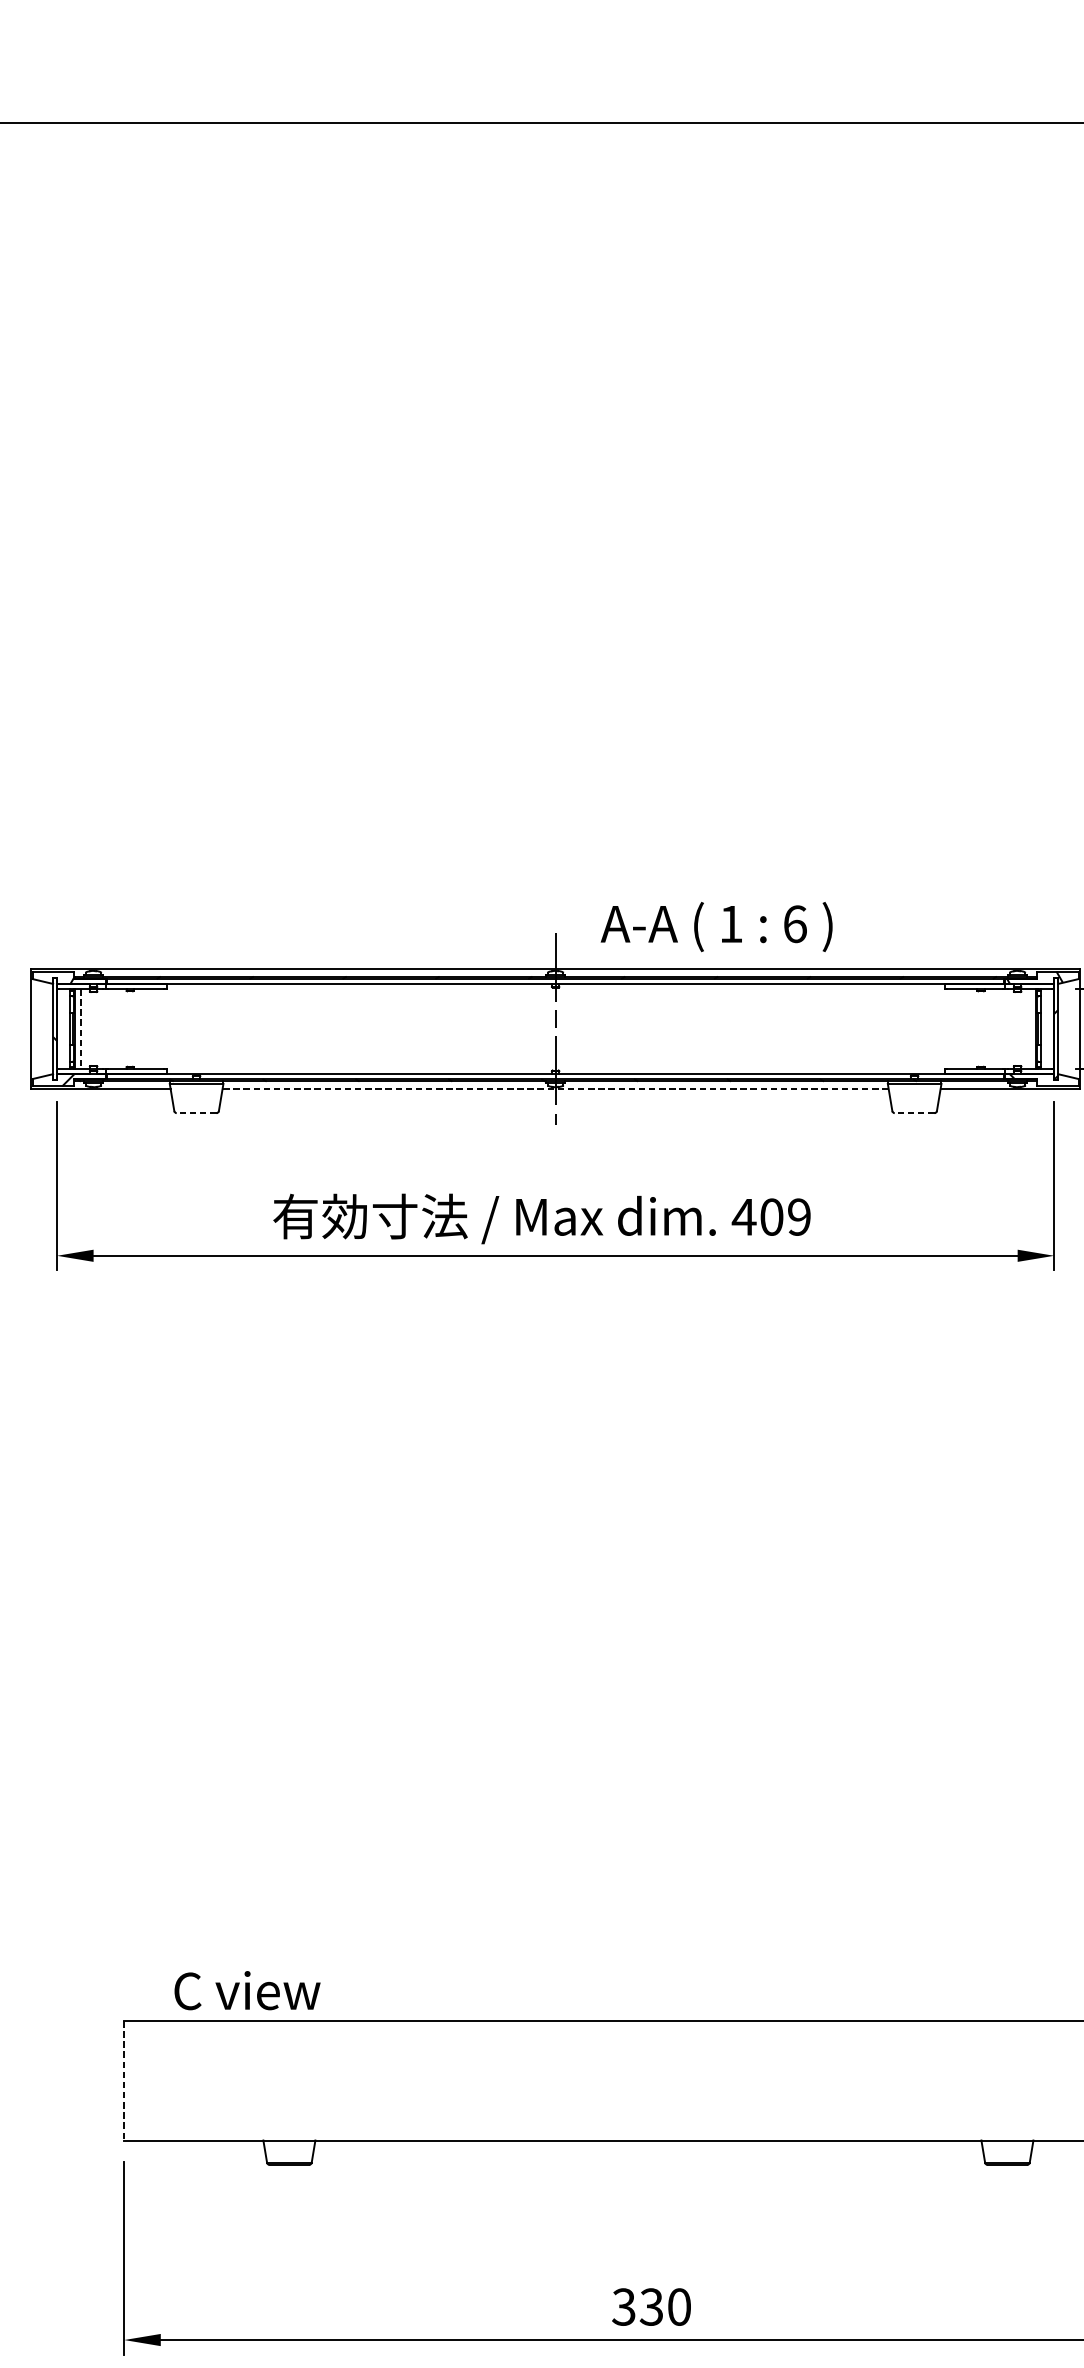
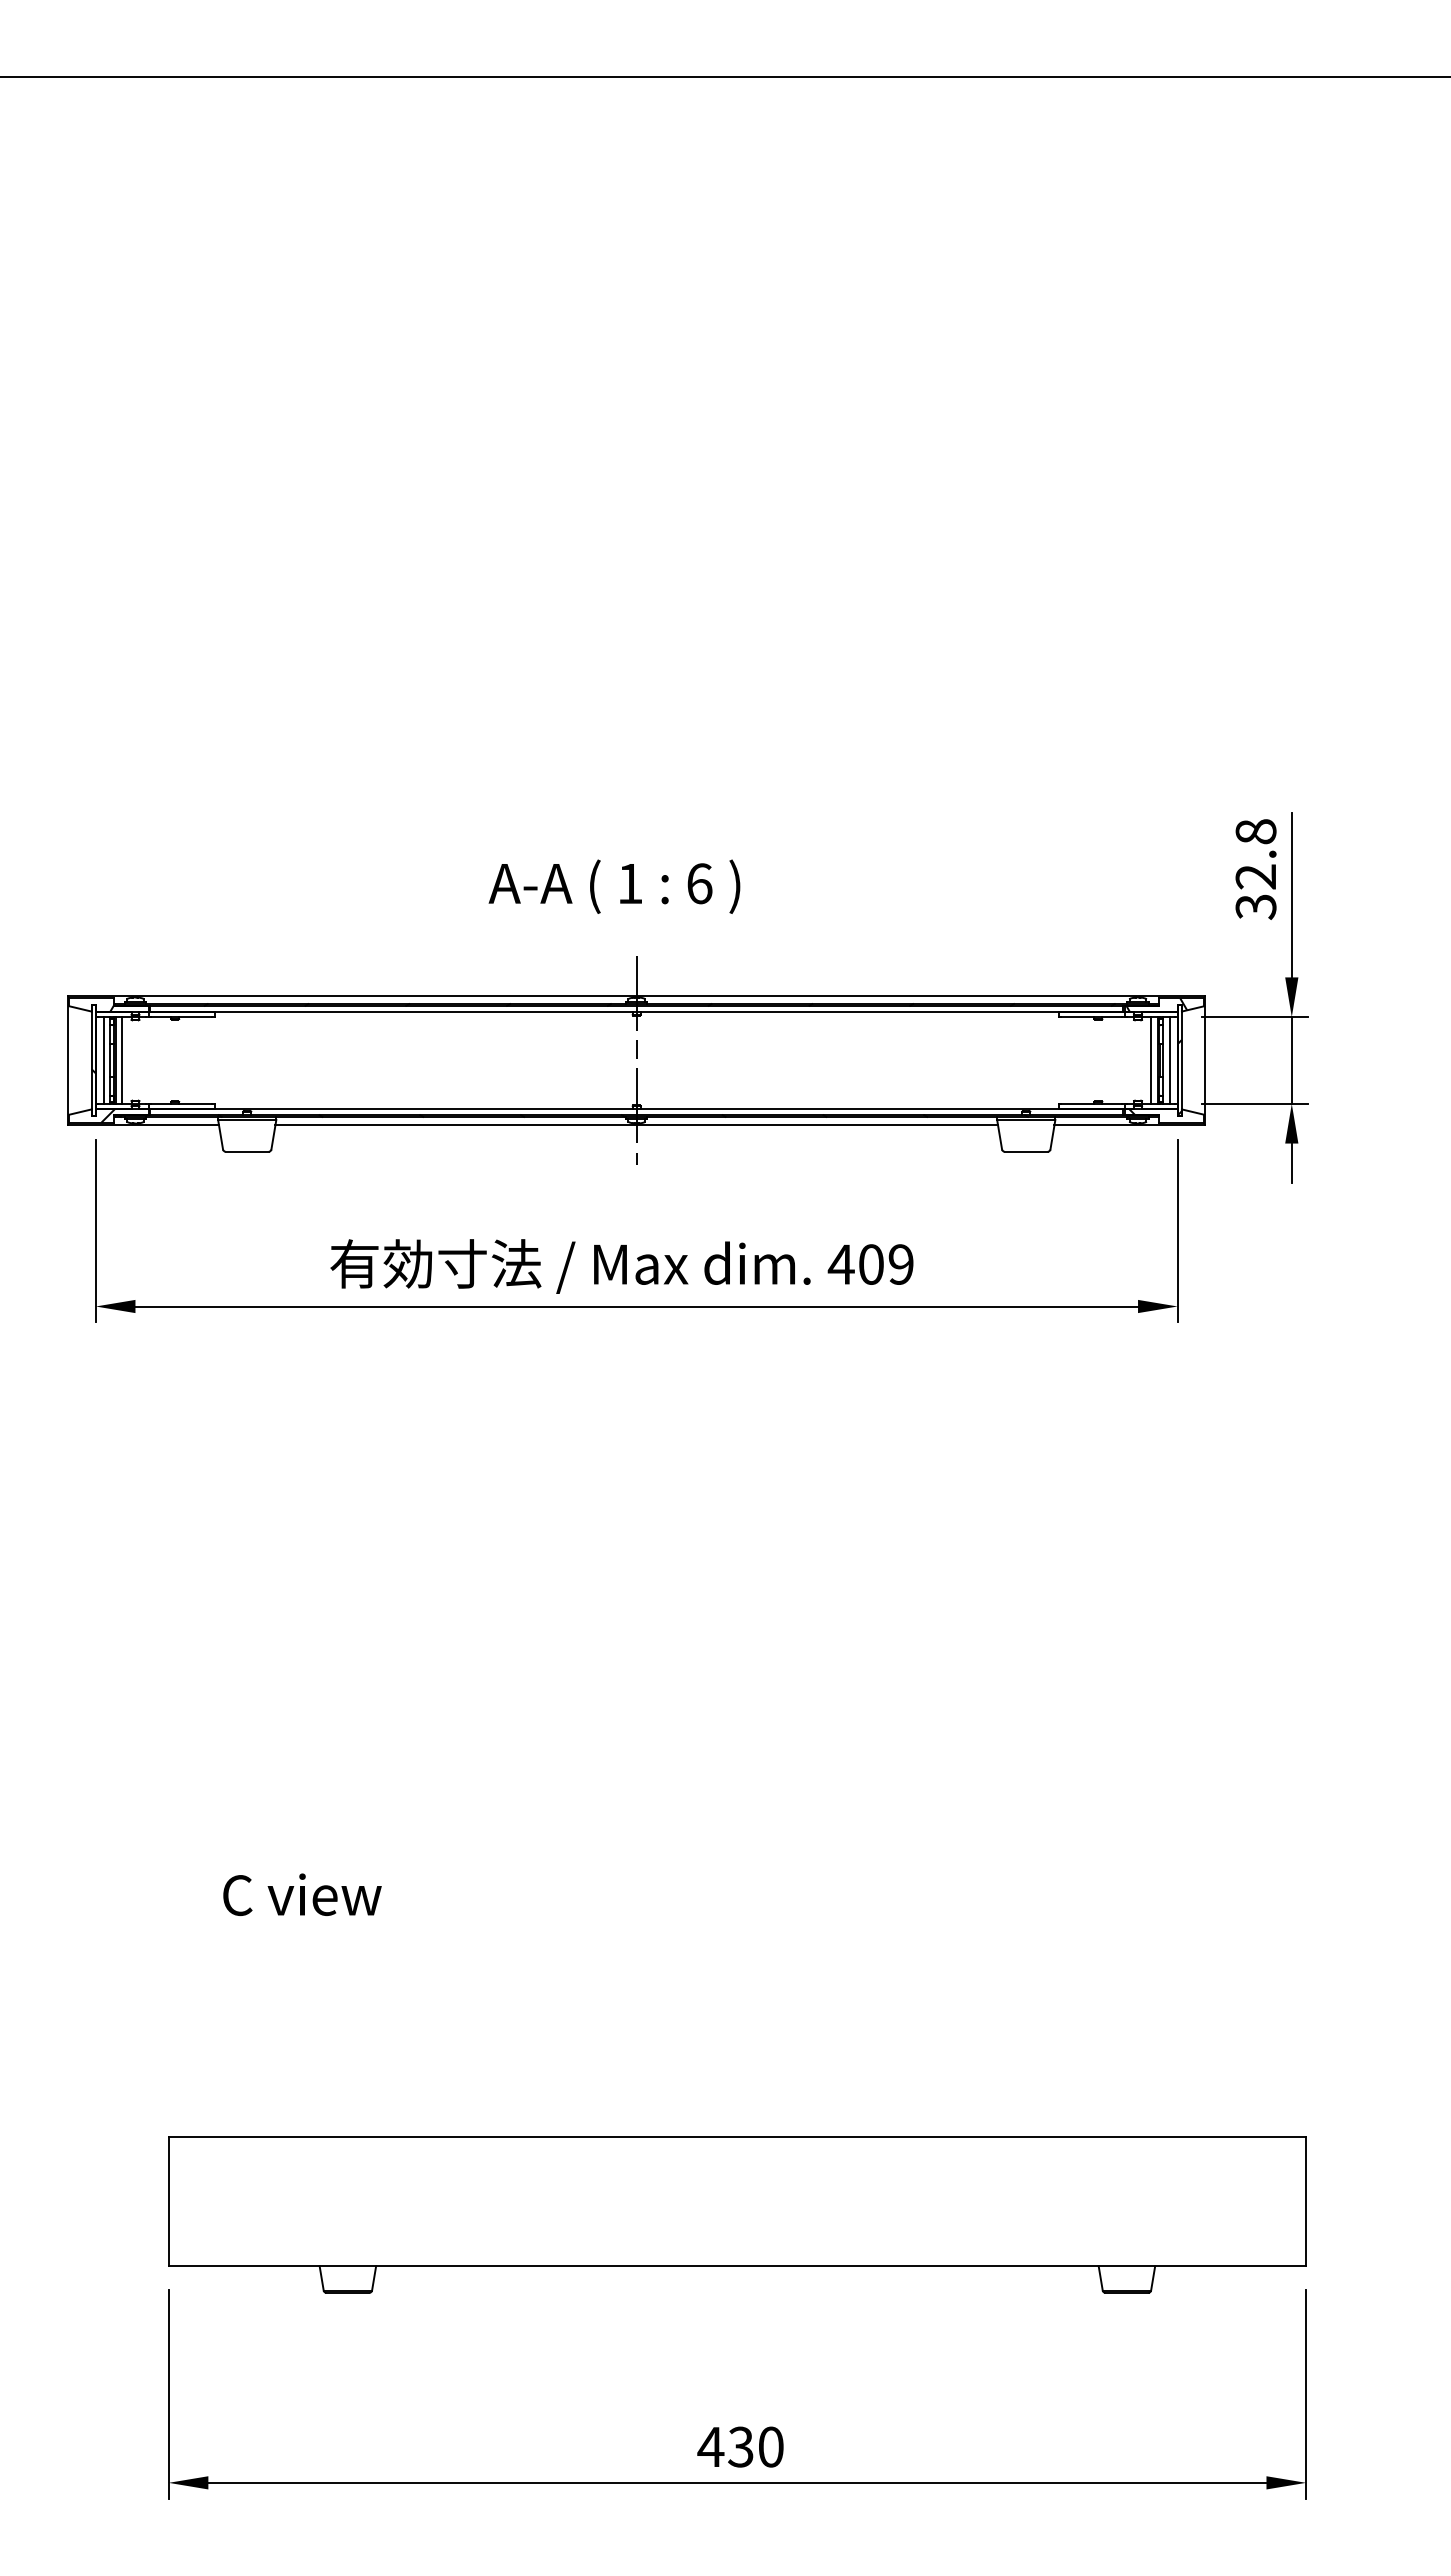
text: (716, 926) -> (614, 886), moved
line: (64, 1029) -> (103, 1060), added
line: (81, 1029) -> (122, 1061), dashed -> solid
line: (1030, 1029) -> (1151, 1060), added
line: (1046, 1029) -> (1169, 1060), added
line: (555, 1088) -> (636, 1125), dashed -> solid
line: (196, 1112) -> (247, 1151), dashed -> solid
line: (914, 1112) -> (1026, 1151), dashed -> solid
text: (247, 1990) -> (302, 1894), moved
line: (124, 2080) -> (168, 2201), dashed -> solid
text: (623, 2306) -> (710, 2446), 330 -> 430

